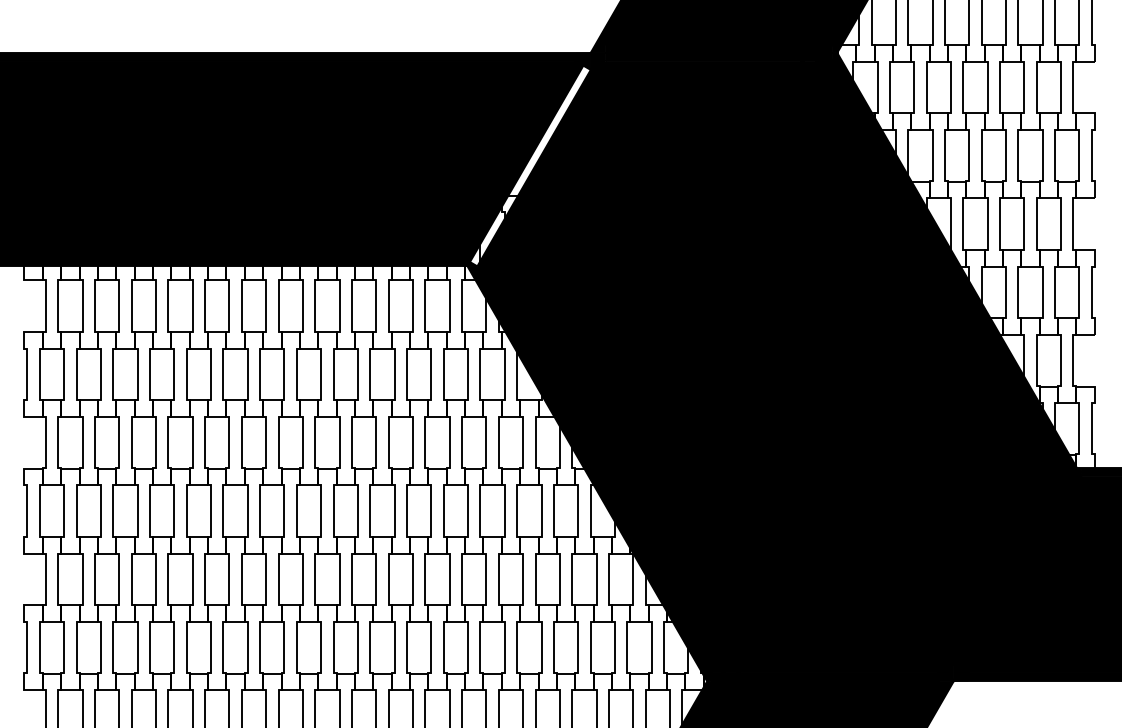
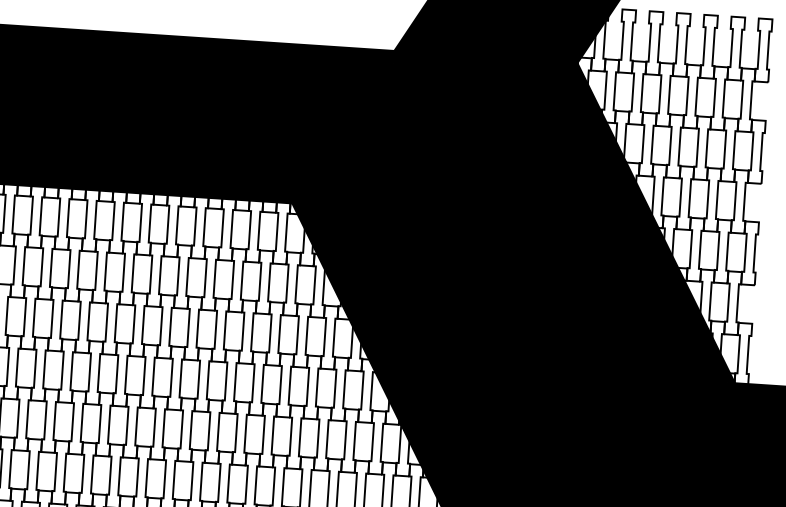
fill: (529, 165) -> (343, 131), added

